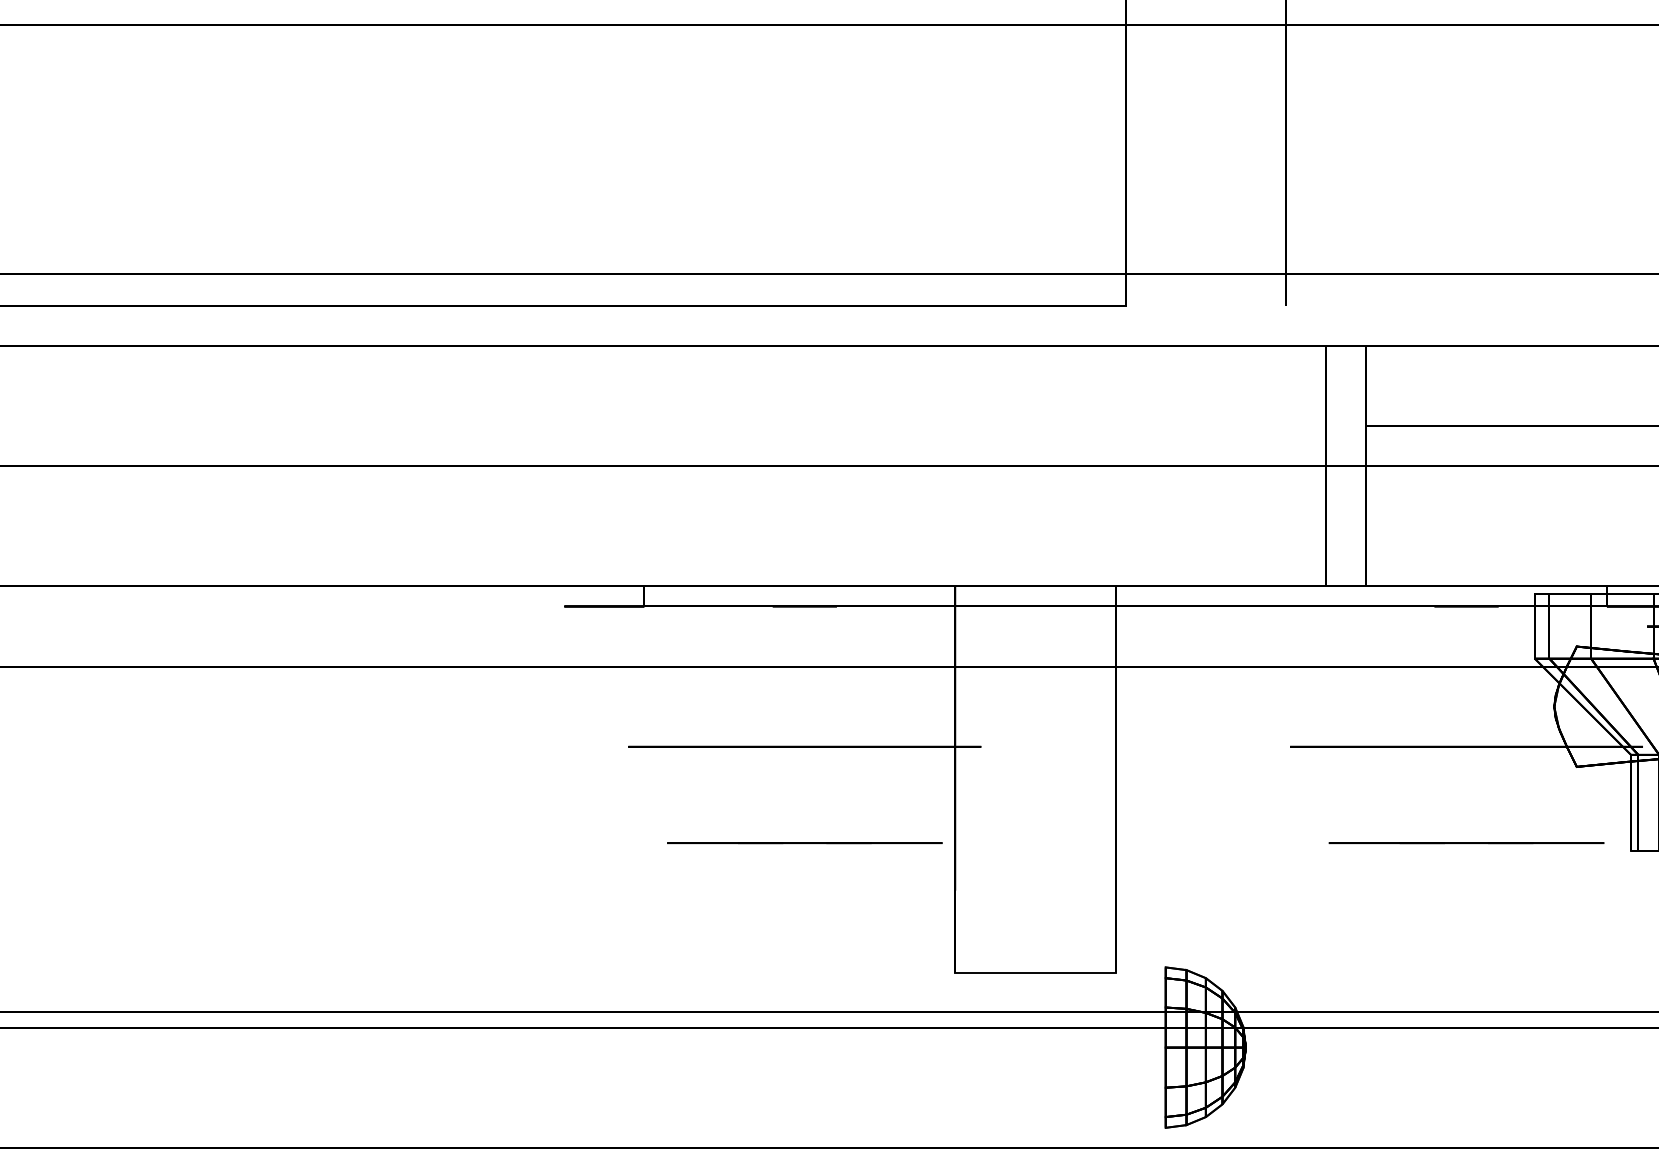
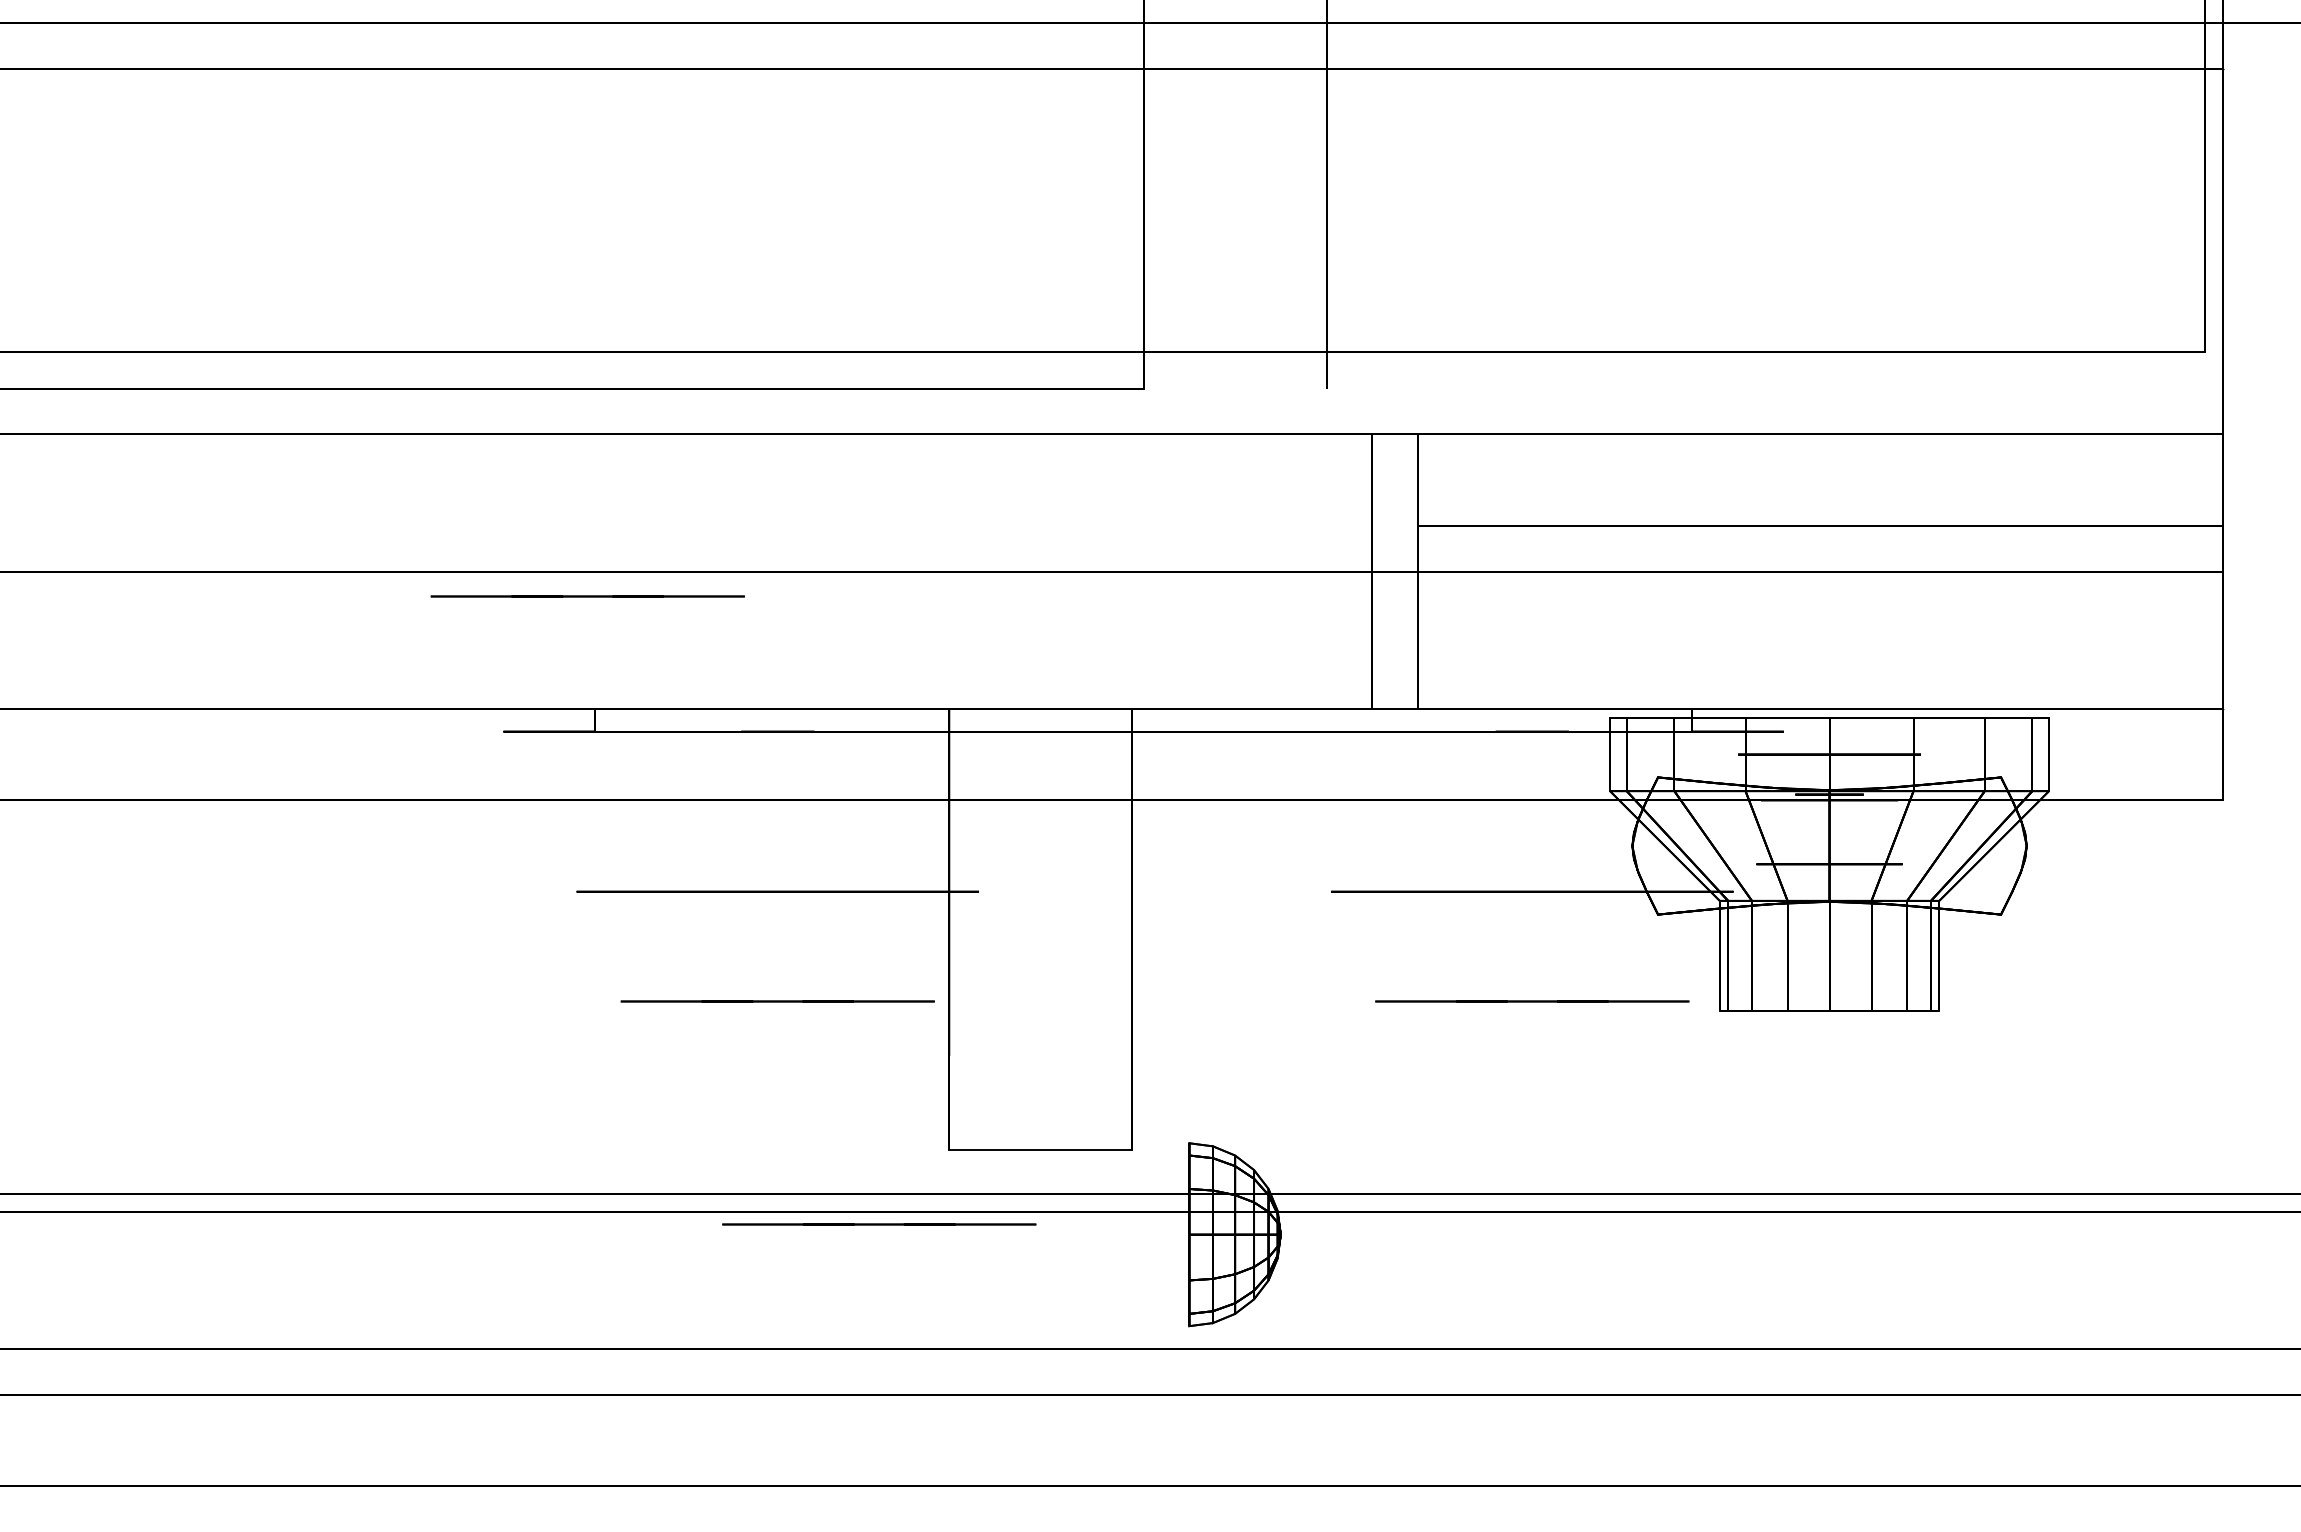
line: (637, 487) -> (587, 596), added
line: (894, 1038) -> (879, 1224), added

